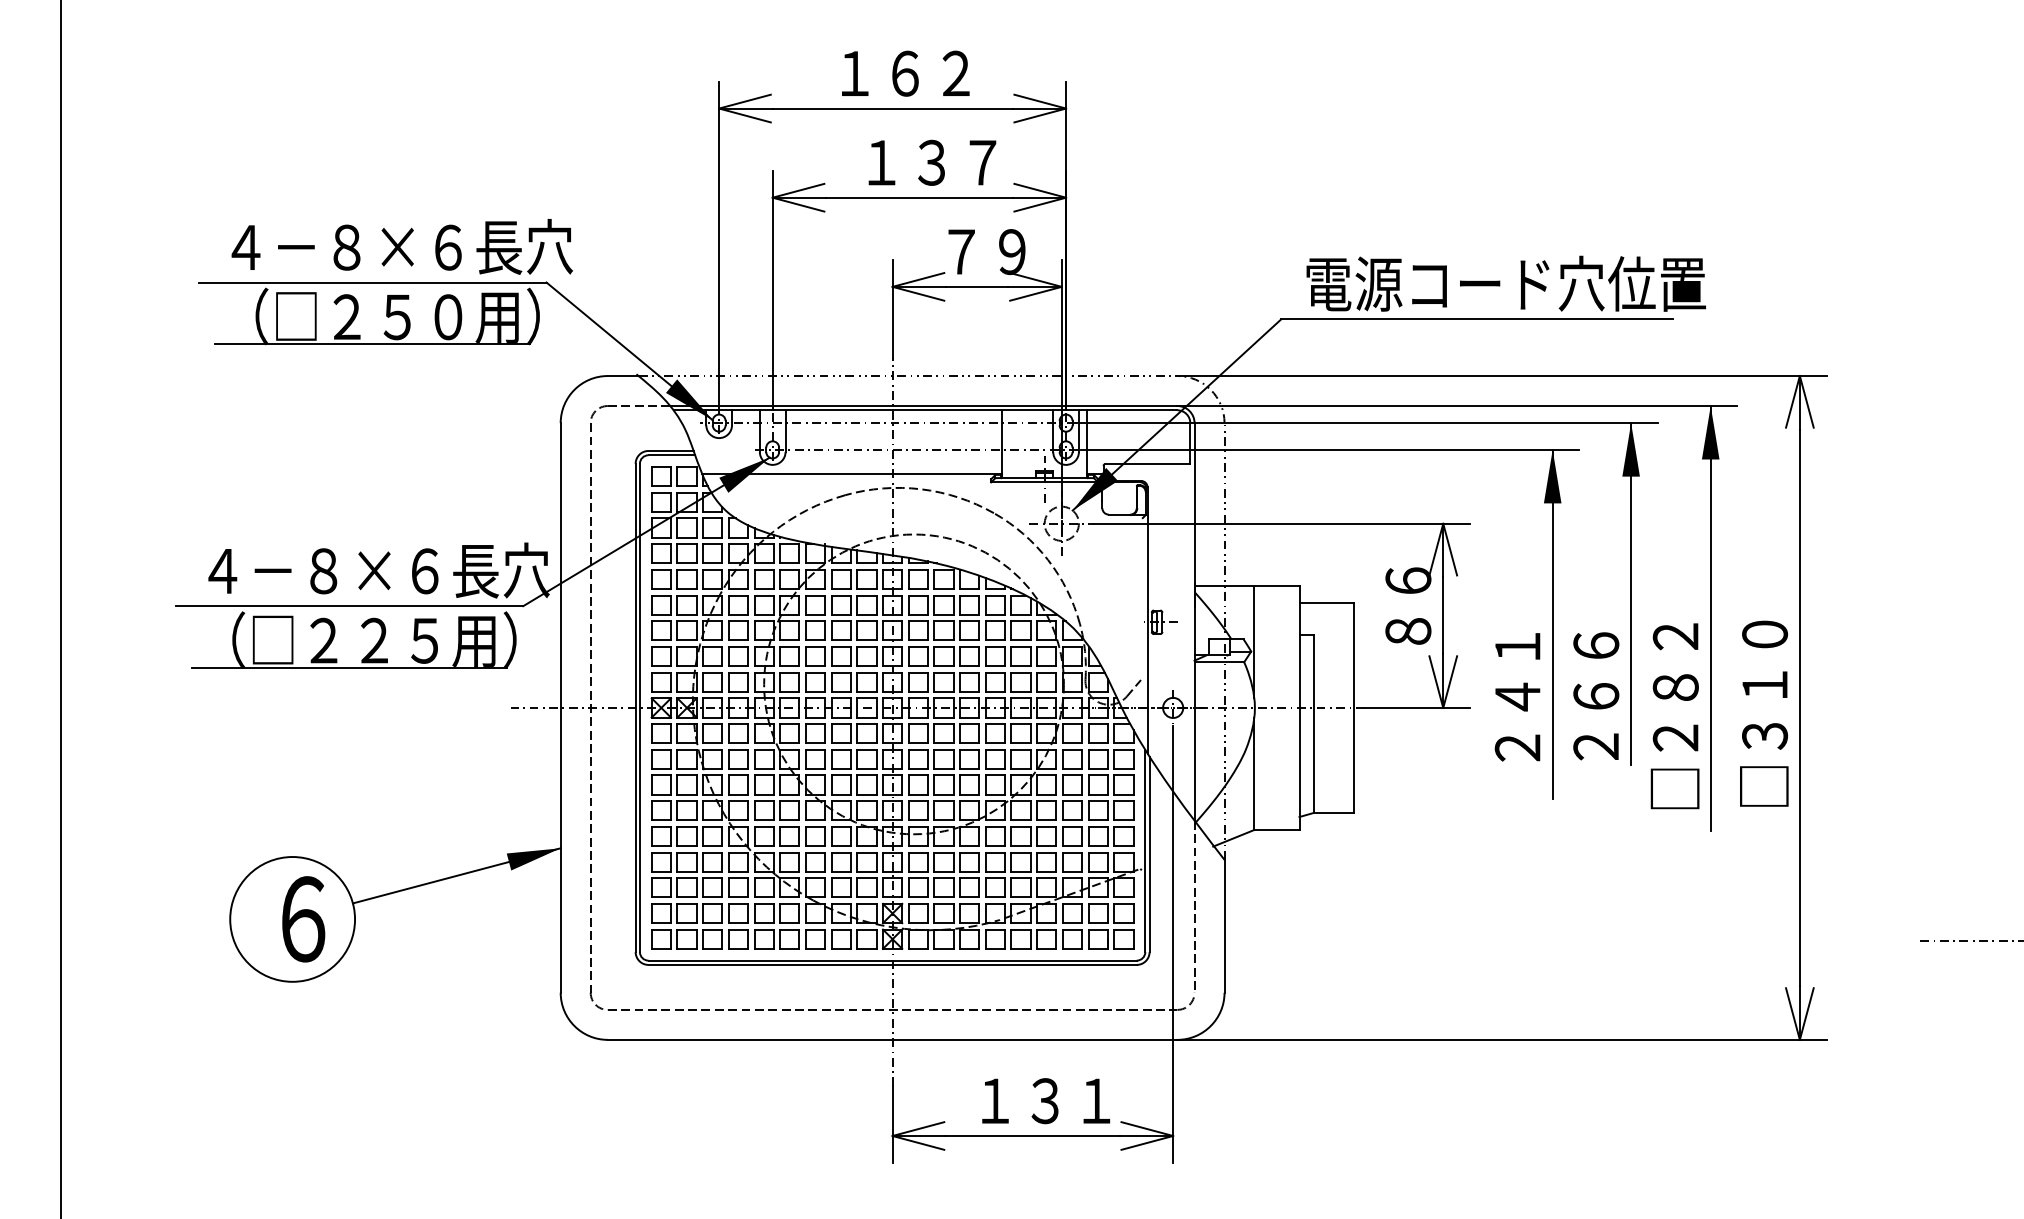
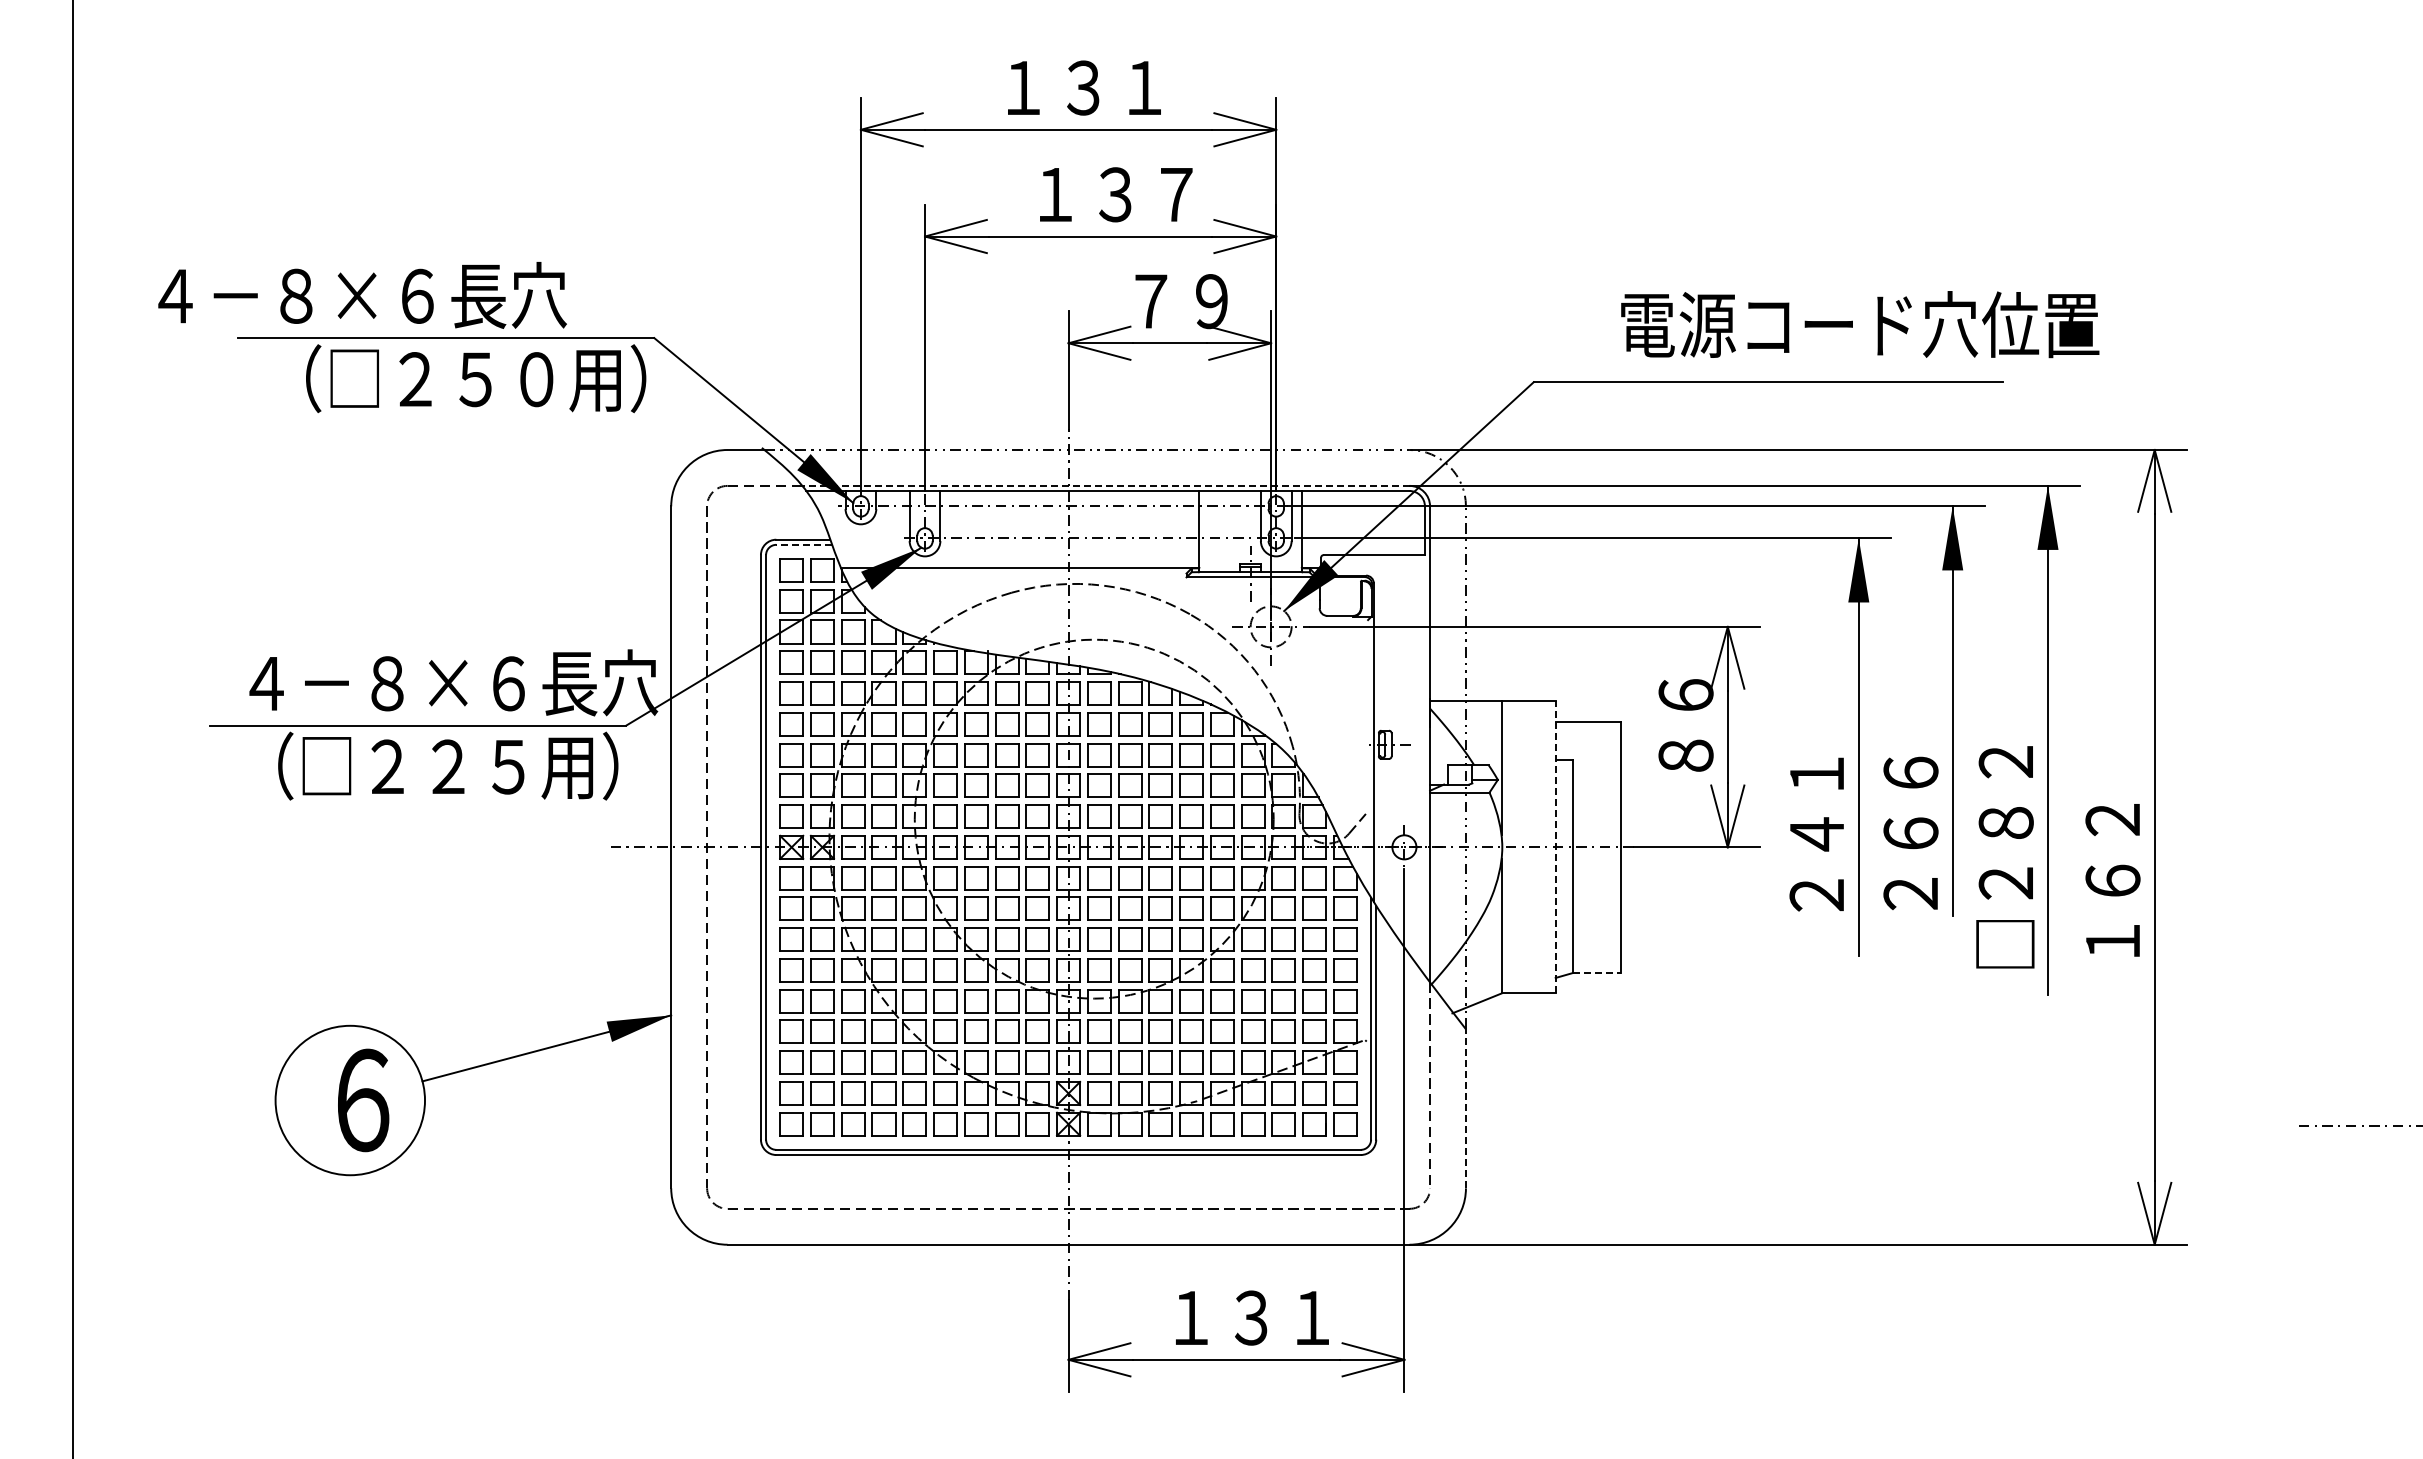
text: (930, 73) -> (1113, 87), １６２ -> １３１
text: (402, 246) -> (362, 295), moved
text: (1506, 283) -> (1860, 324), moved
line: (372, 343) -> (445, 411), removed
line: (923, 405) -> (1105, 485), solid -> dashed
line: (672, 454) -> (804, 544), solid -> dashed
line: (349, 667) -> (418, 799), removed
line: (1299, 707) -> (1555, 846), solid -> dashed
text: (1764, 713) -> (2112, 854), □３１０ -> １６２
line: (1334, 812) -> (1597, 972), solid -> dashed
line: (1224, 926) -> (1465, 1108), solid -> dashed

